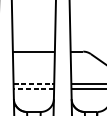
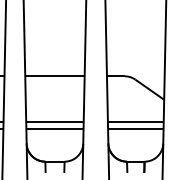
line: (33, 84) -> (54, 122), dashed -> solid
line: (33, 89) -> (54, 129), dashed -> solid

